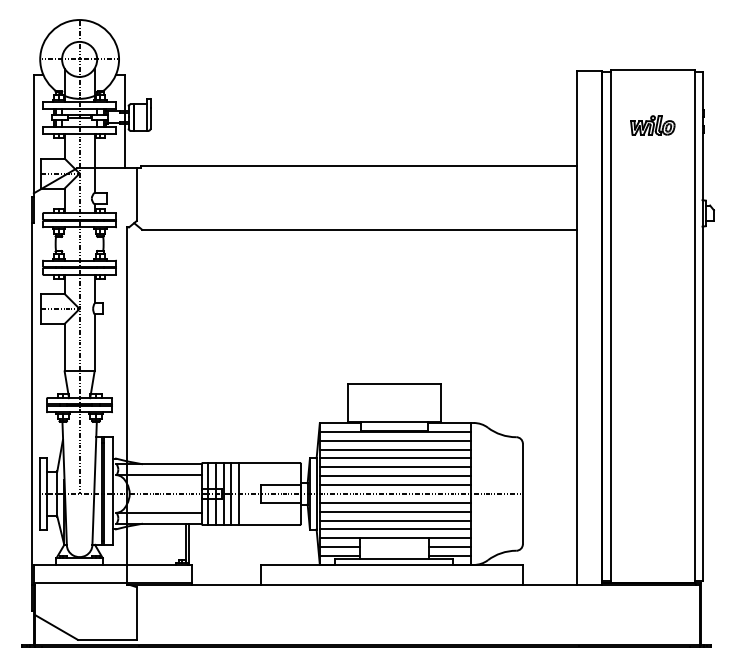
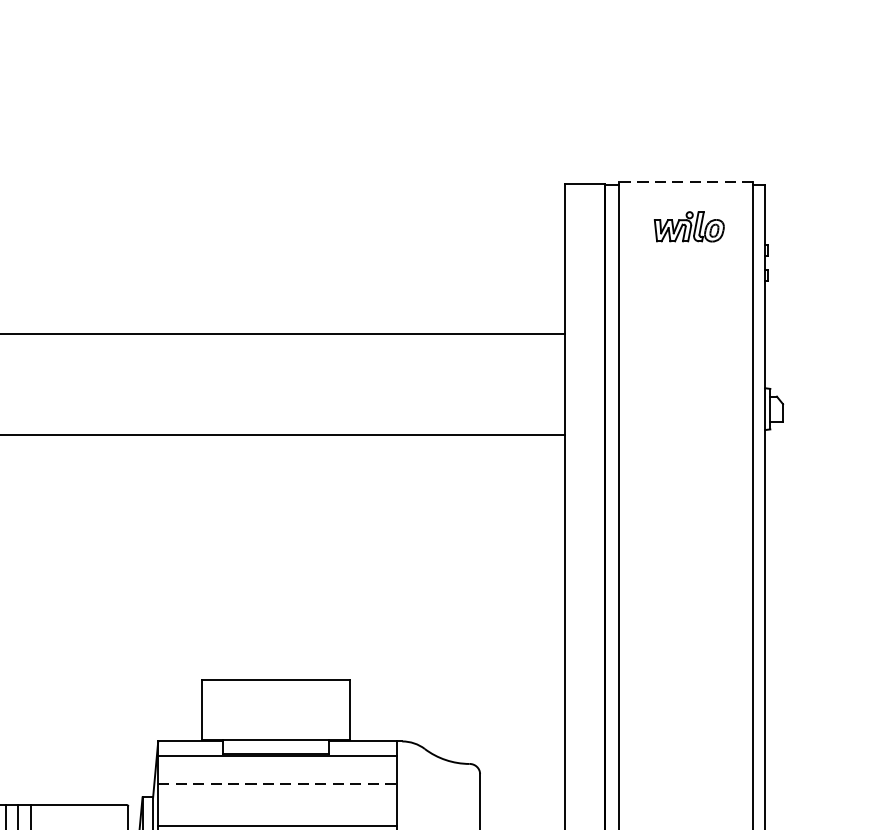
line: (652, 70) -> (685, 182), solid -> dashed
part: (652, 125) -> (688, 226), moved
line: (394, 440) -> (276, 769), removed
line: (395, 449) -> (278, 783), solid -> dashed
line: (394, 458) -> (276, 797), removed
line: (394, 467) -> (276, 811), removed

